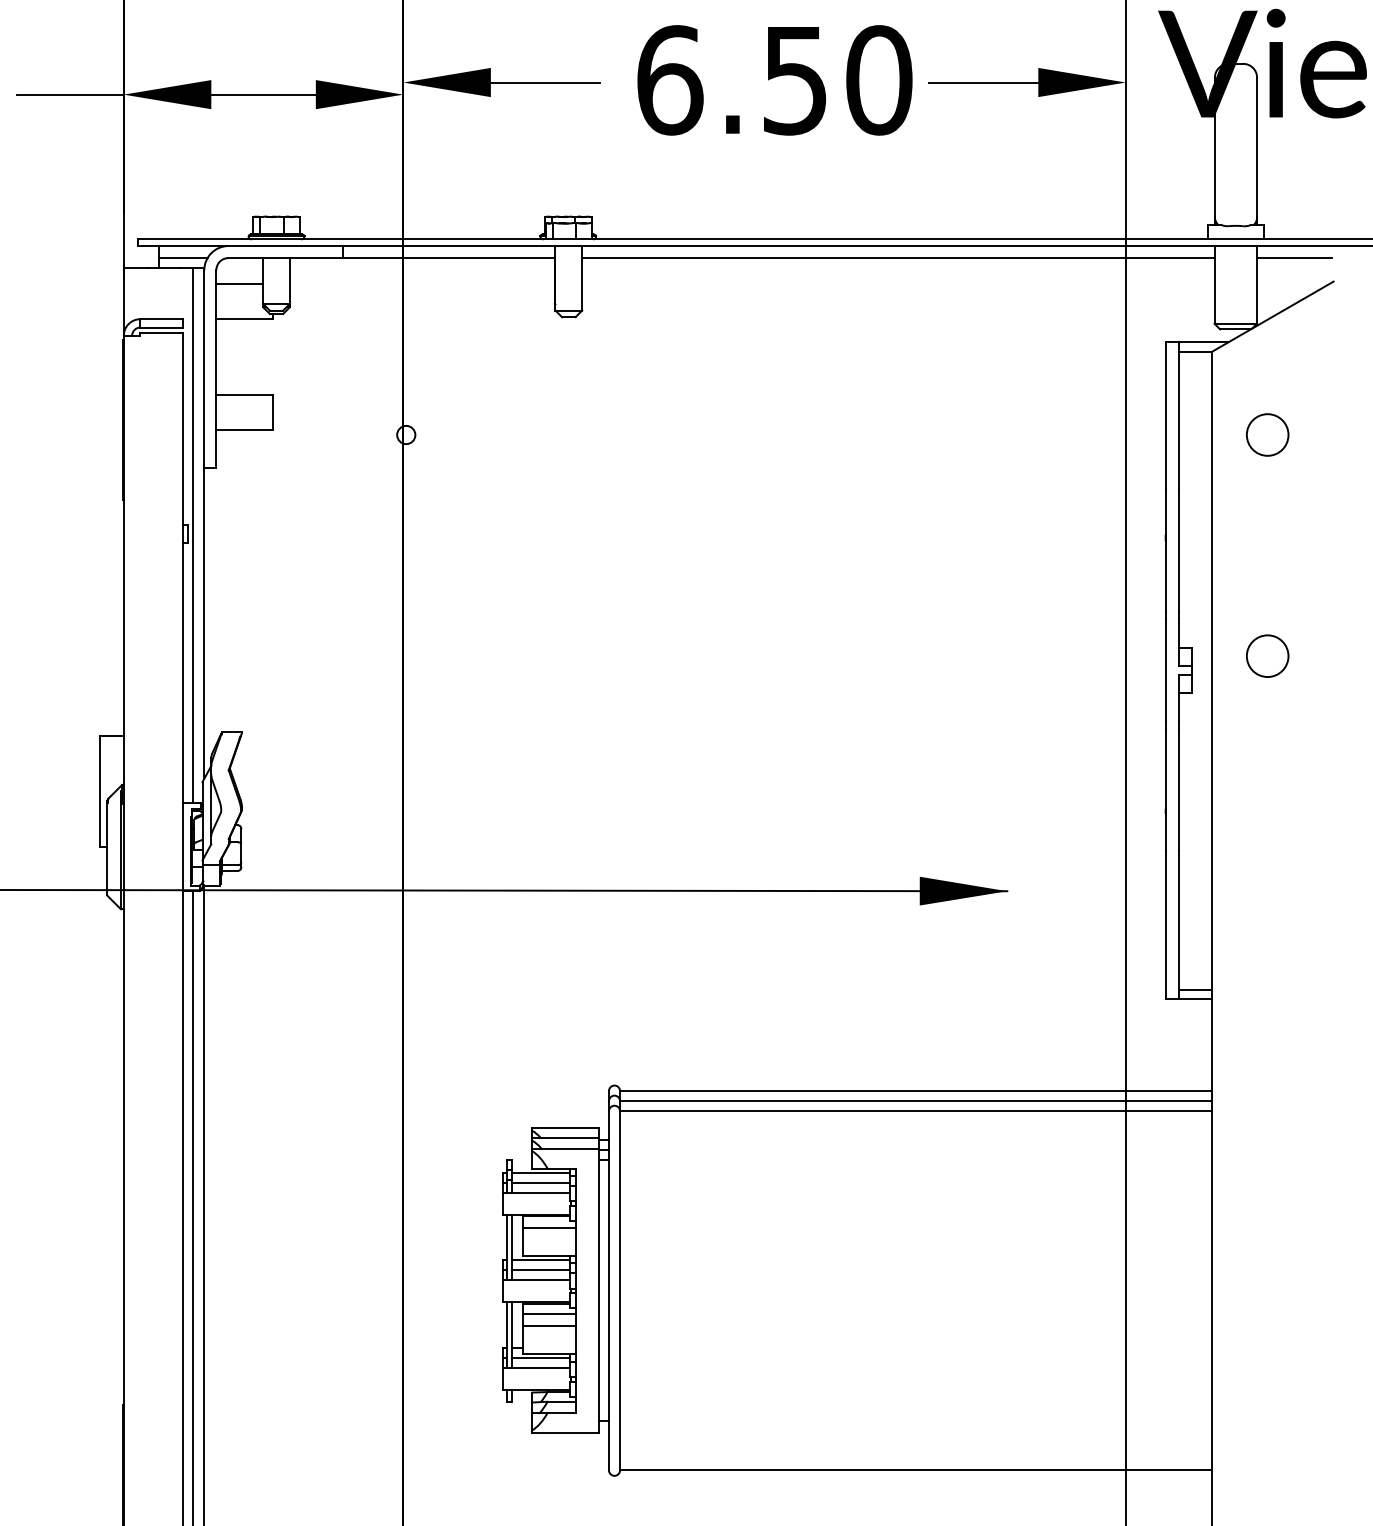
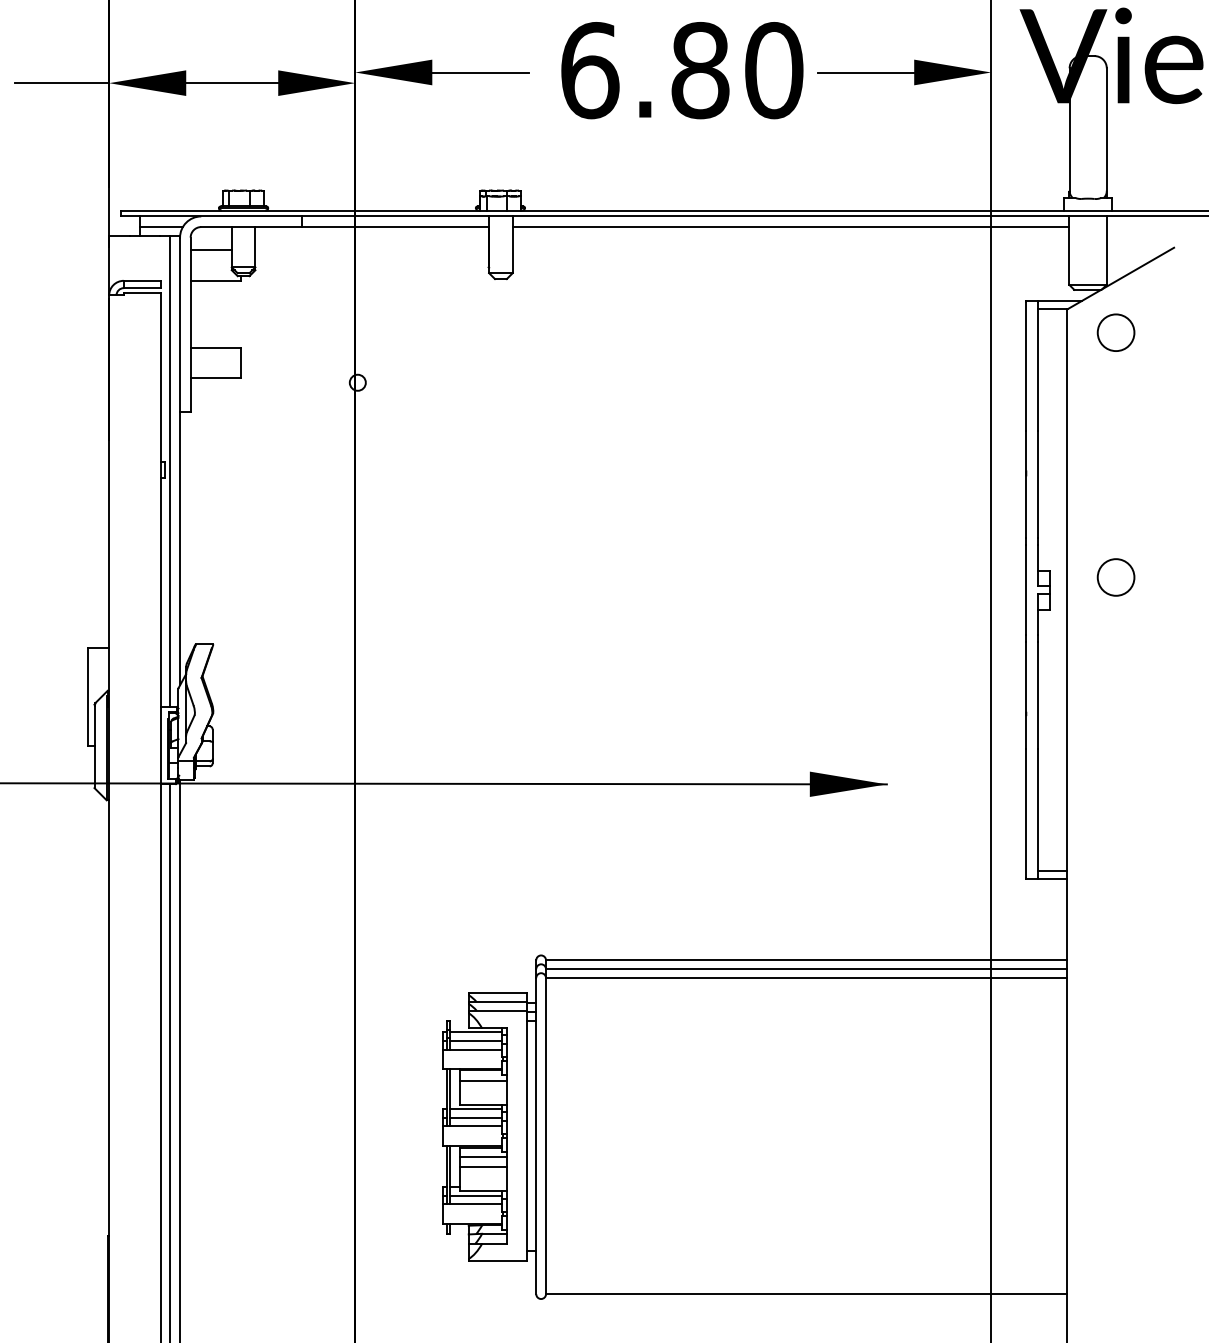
text: (795, 80) -> (700, 70), 6.50 -> 6.80
line: (1294, 257) -> (1139, 226), removed
circle: (1266, 434) -> (1115, 332), moved

